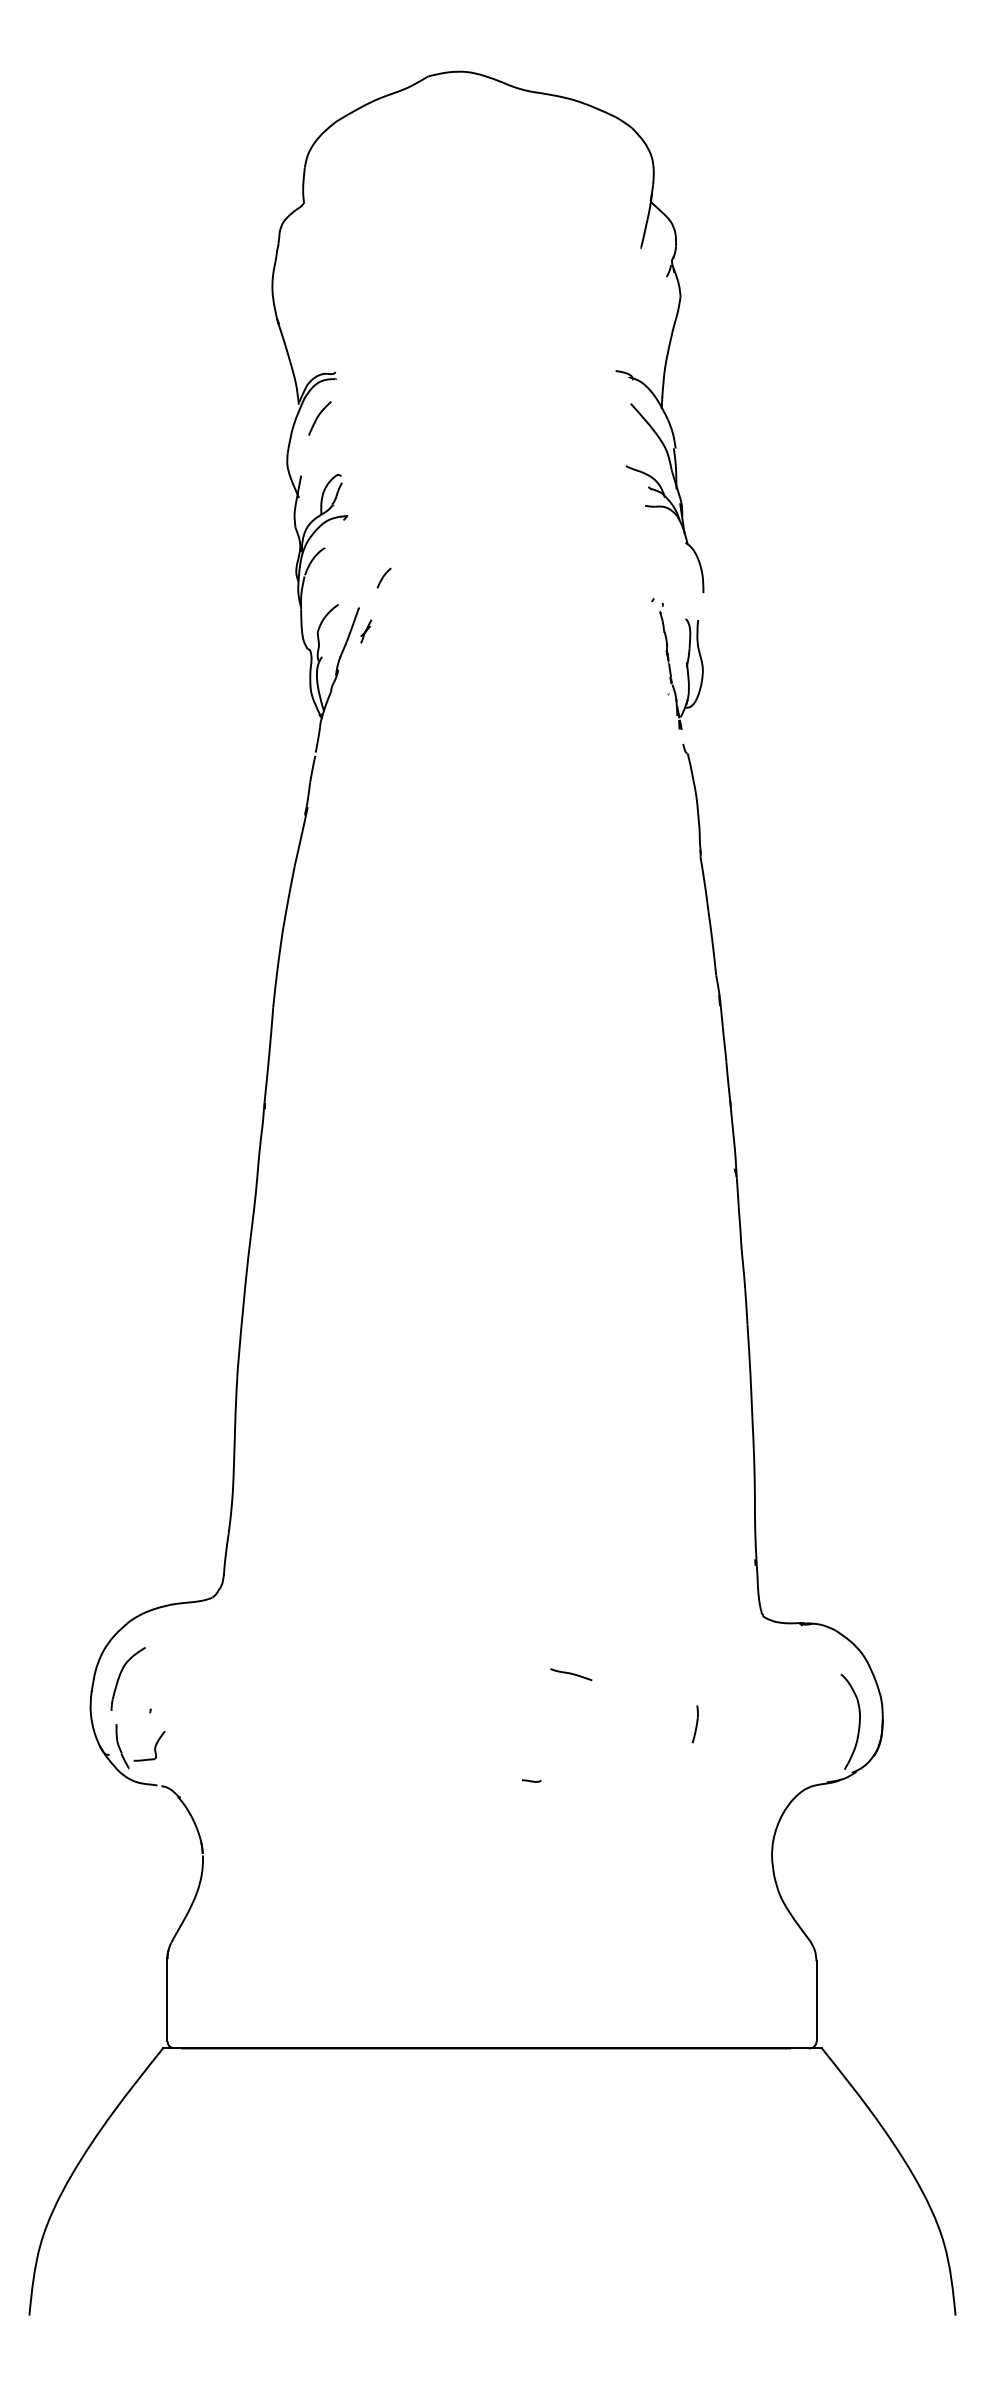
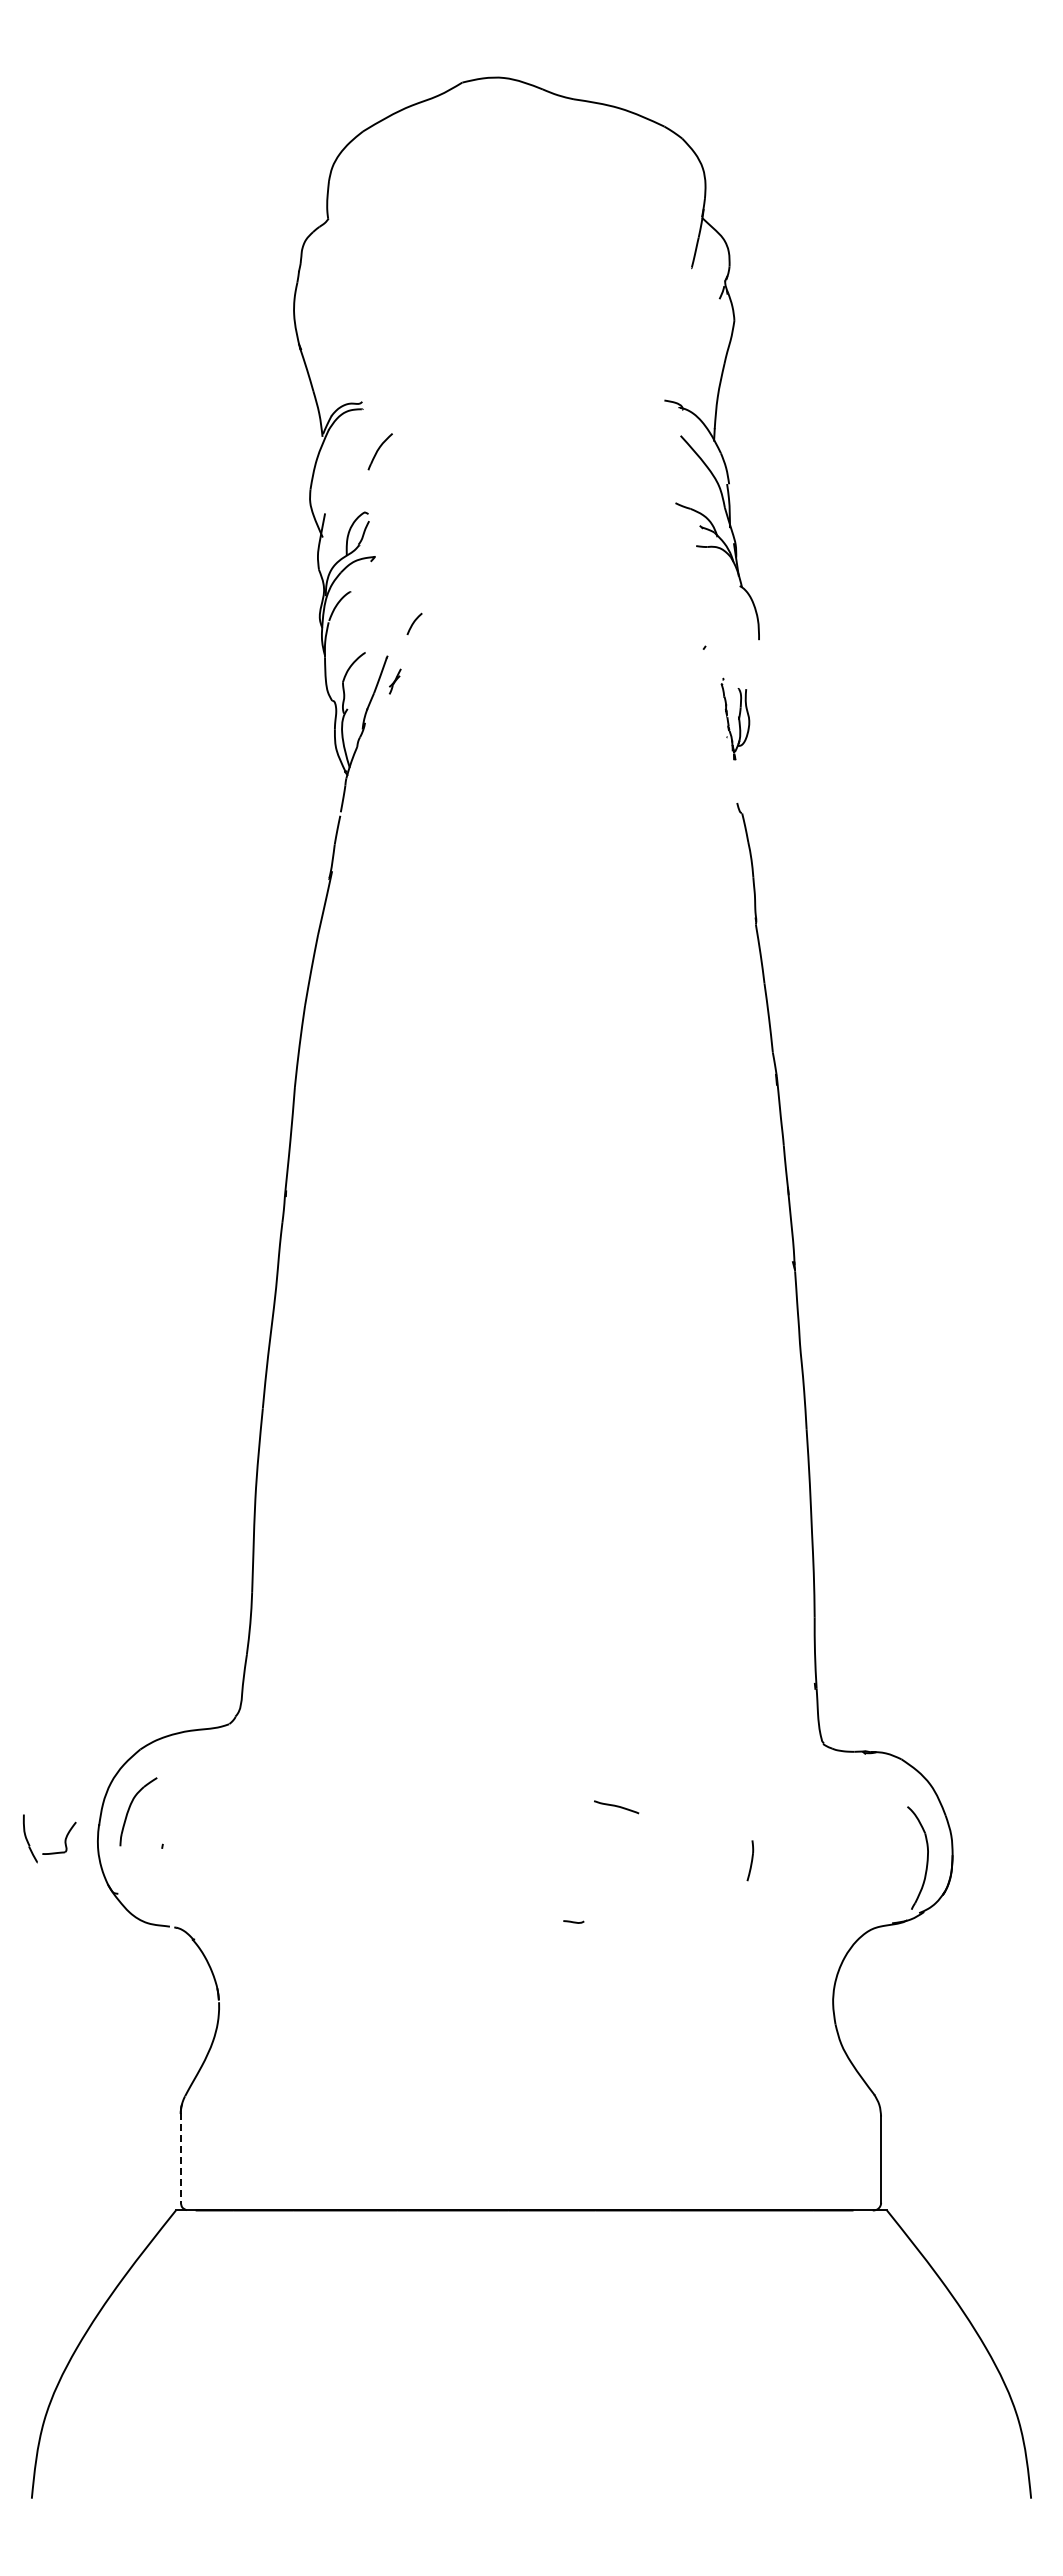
part: (319, 418) -> (379, 451), moved
part: (681, 665) -> (735, 718), size x0.6
part: (141, 1759) -> (50, 1852), moved
line: (167, 2000) -> (180, 2158), solid -> dashed

